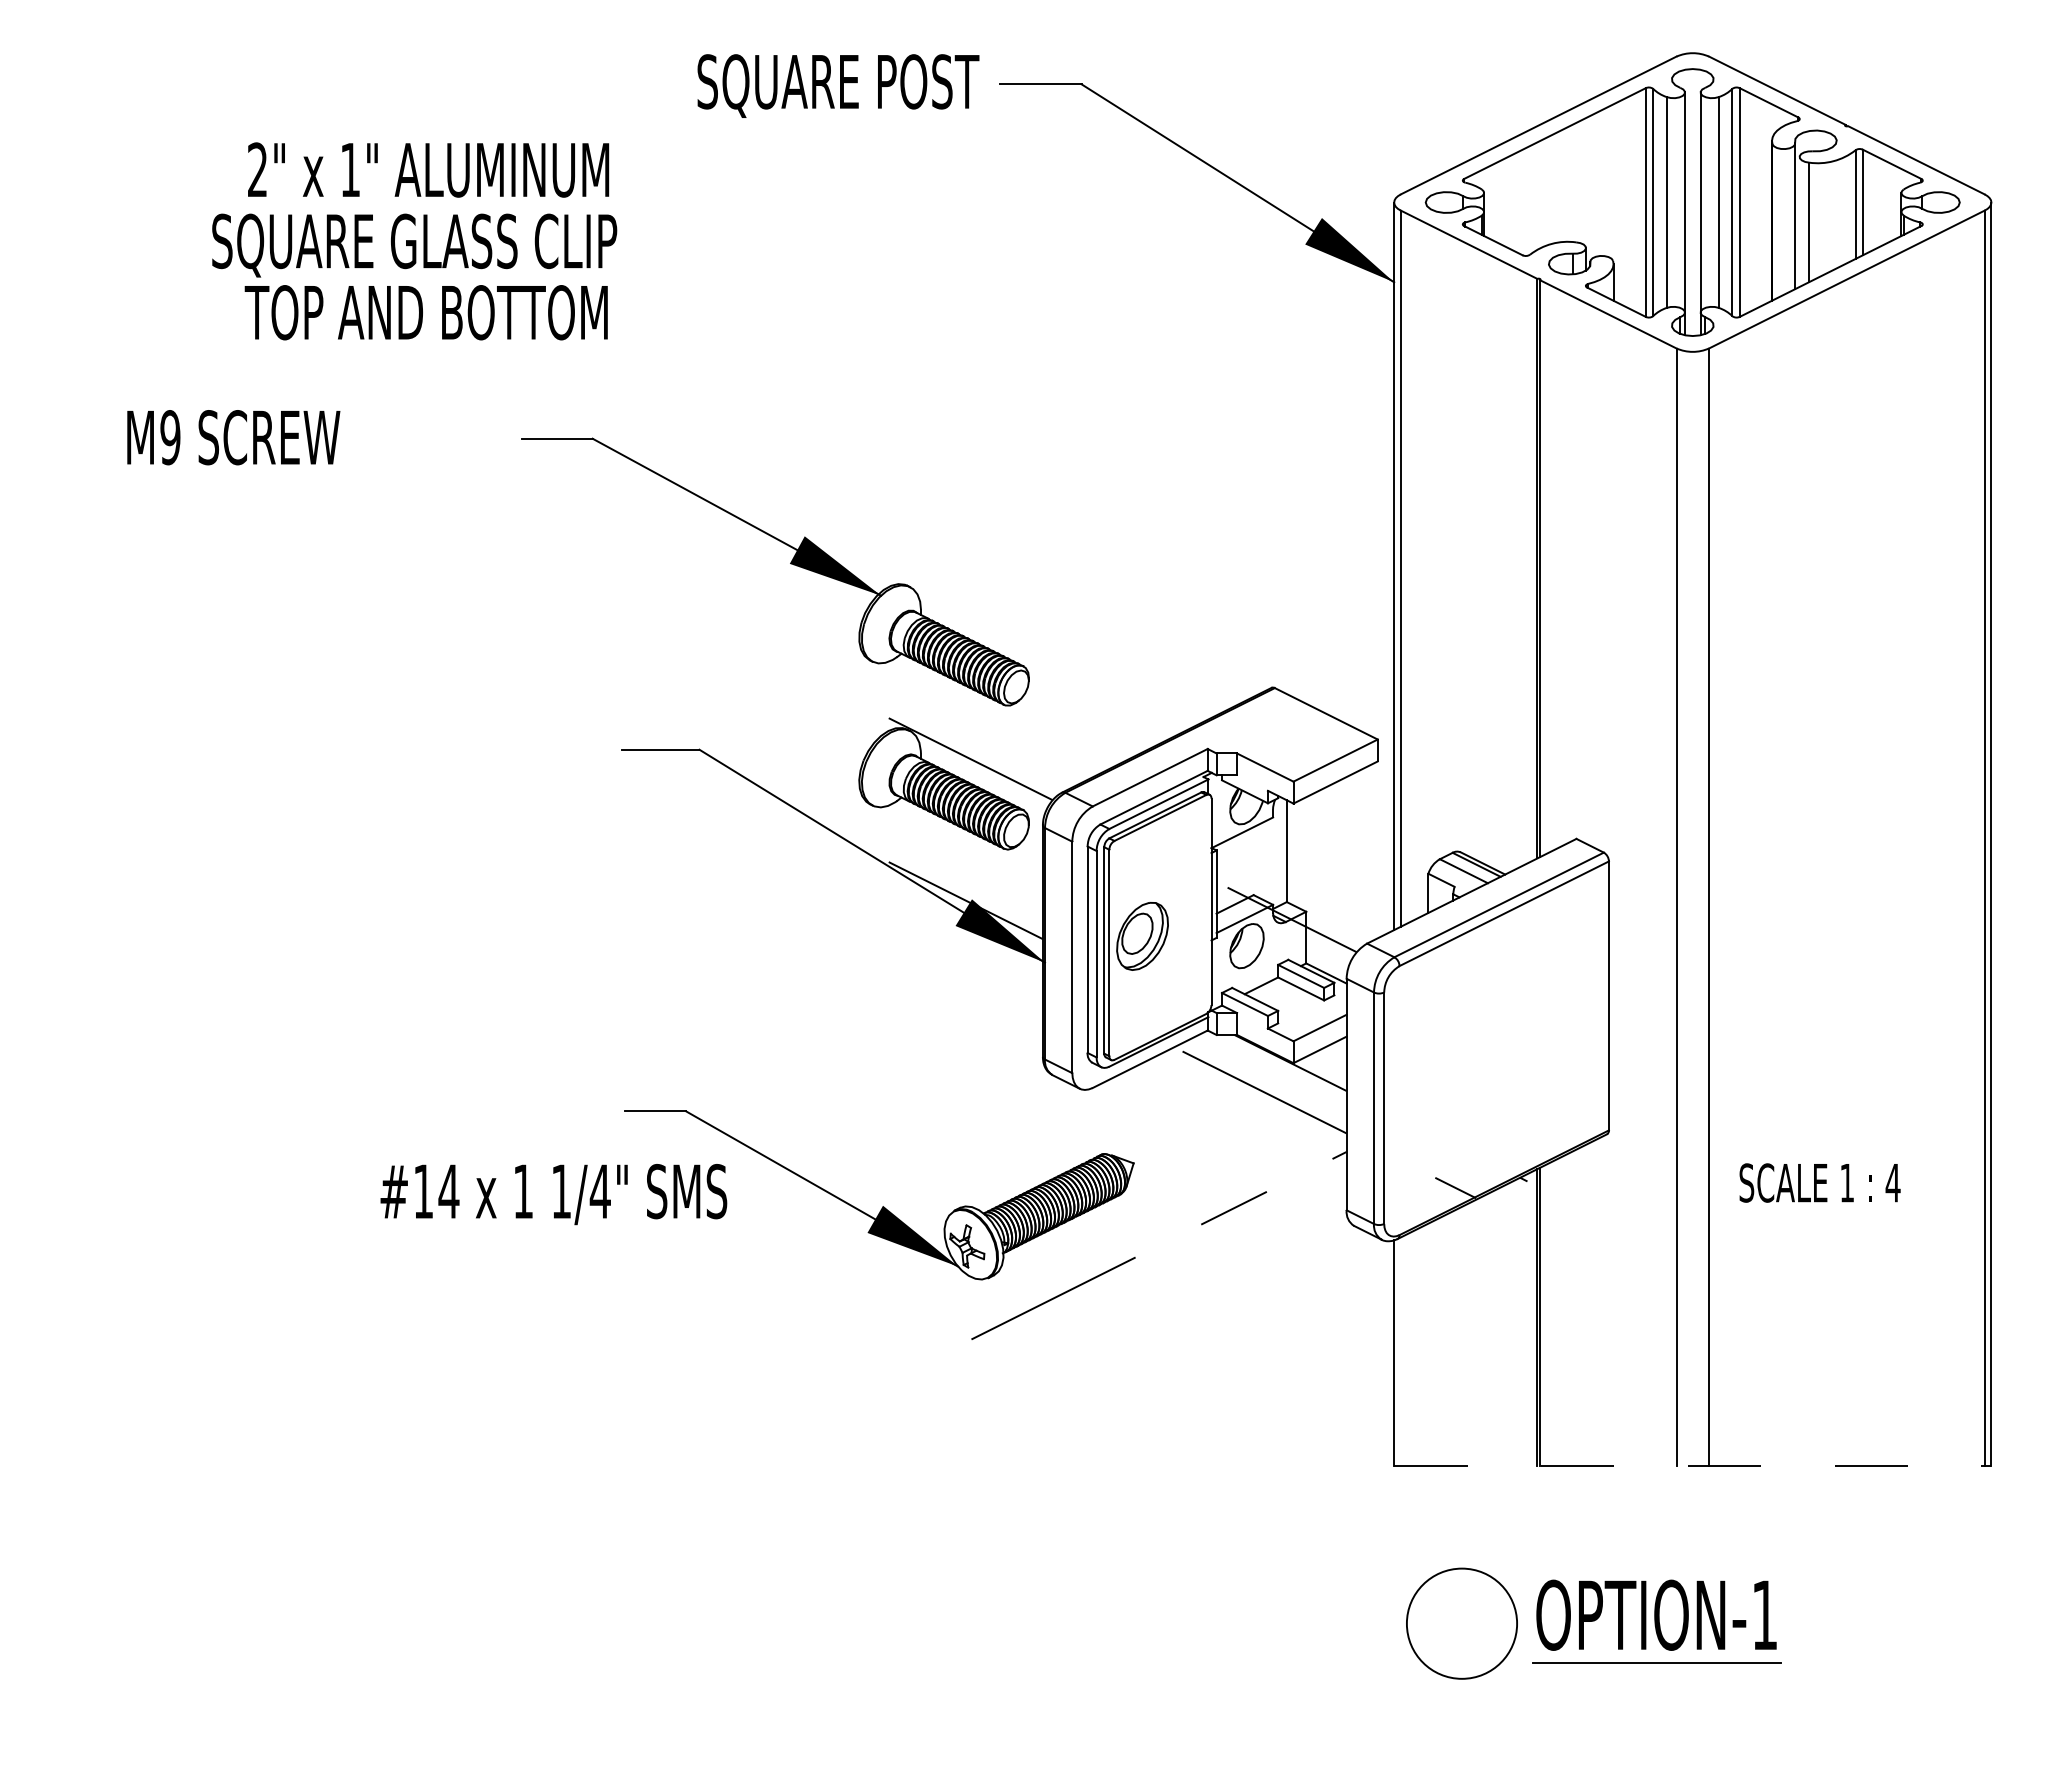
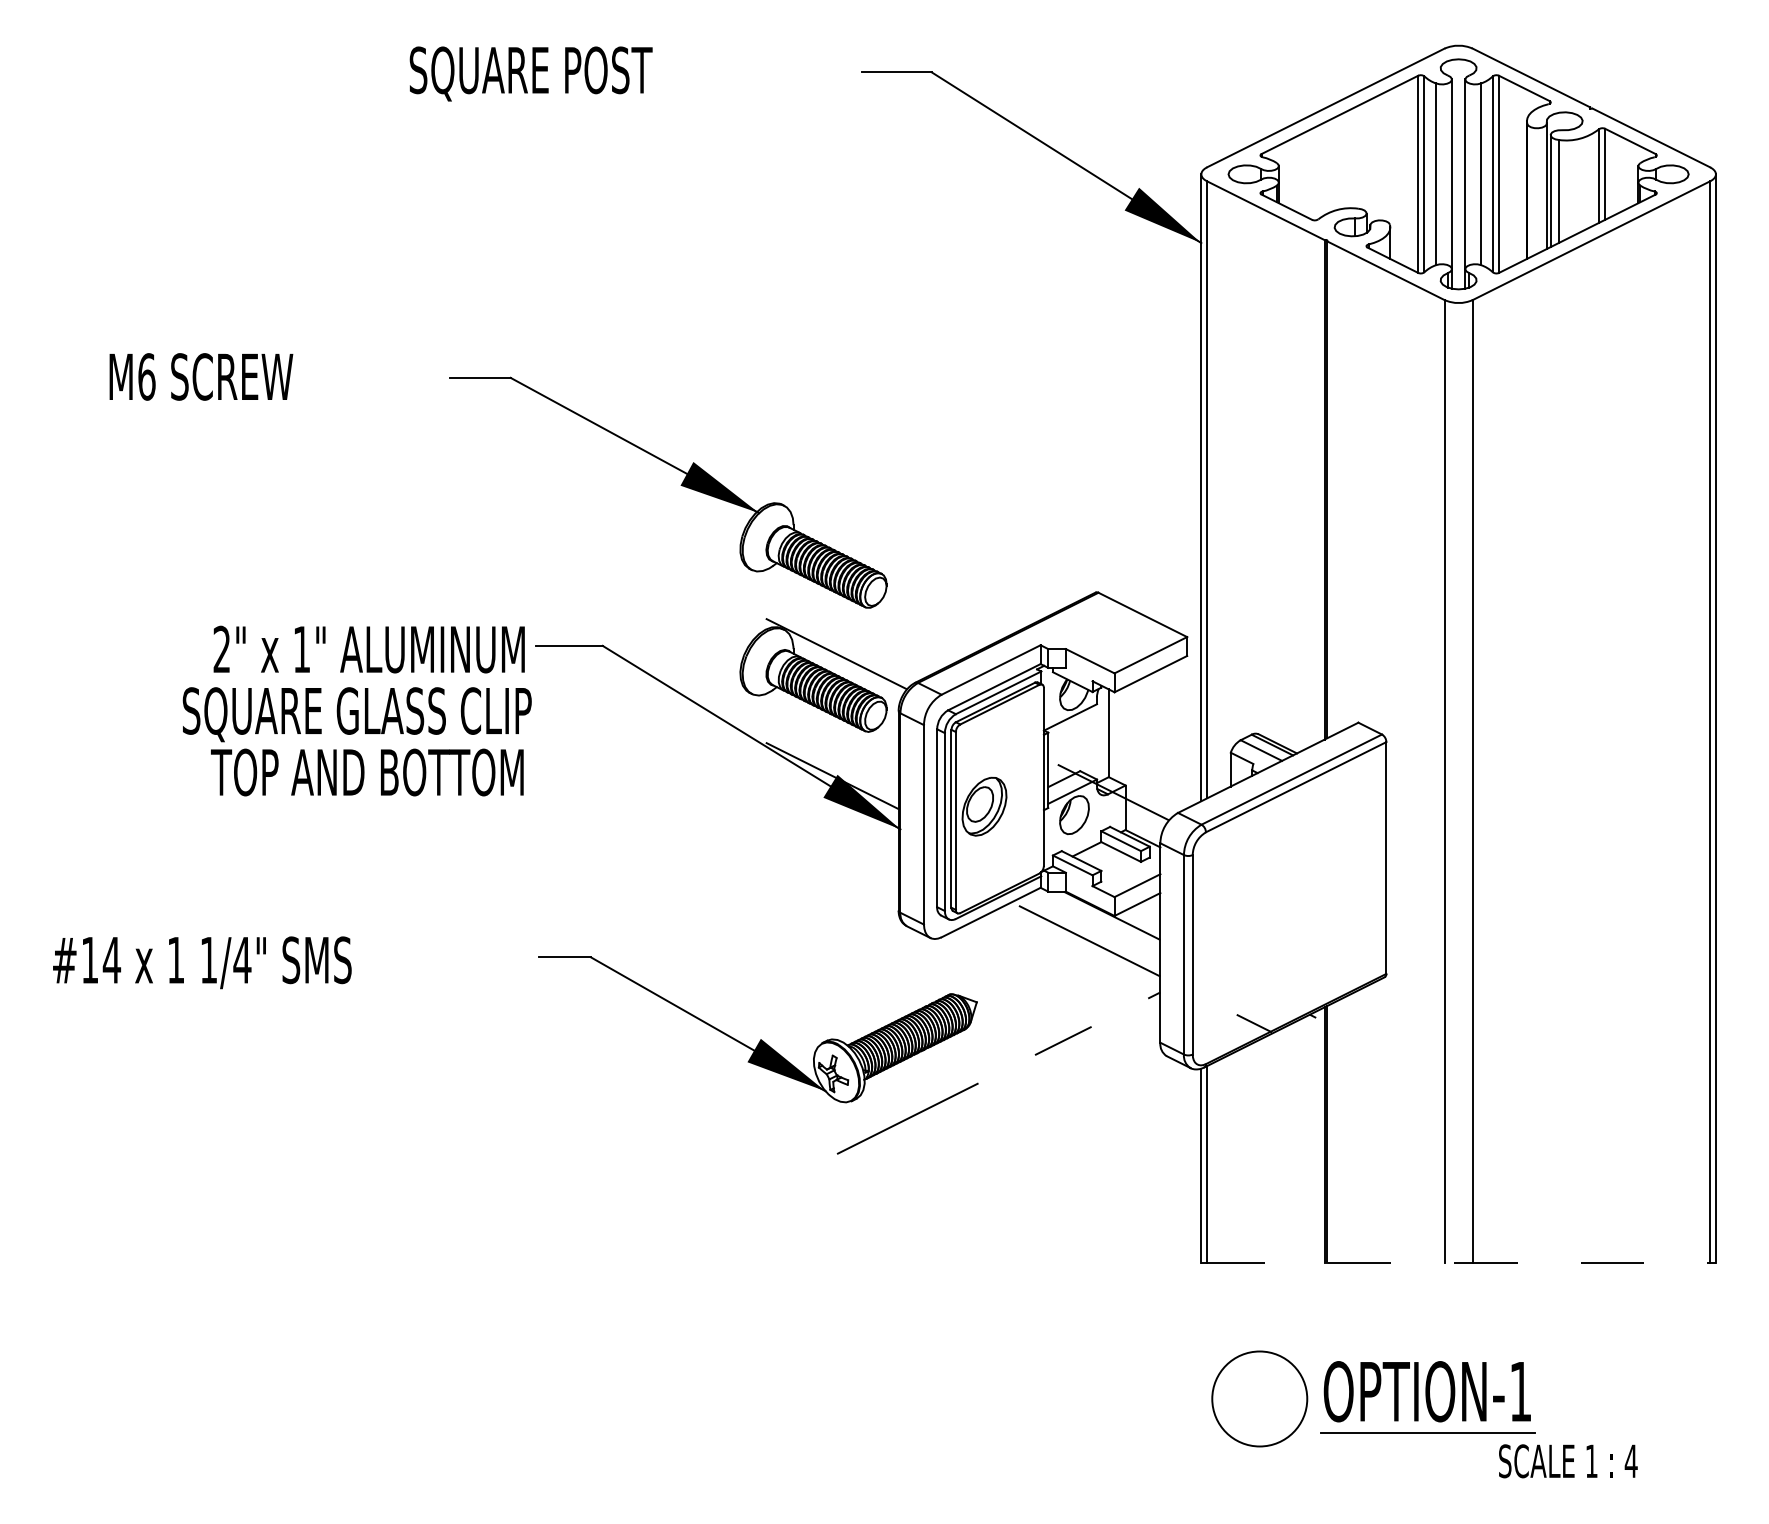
text: (838, 85) -> (531, 73), moved
line: (1799, 221) -> (1550, 190), added
text: (414, 241) -> (357, 711), moved
text: (170, 437) -> (146, 376), M9 -> M6
text: (1819, 1182) -> (1567, 1460), moved
text: (553, 1194) -> (202, 962), moved
line: (1400, 1351) -> (1206, 1164), added

